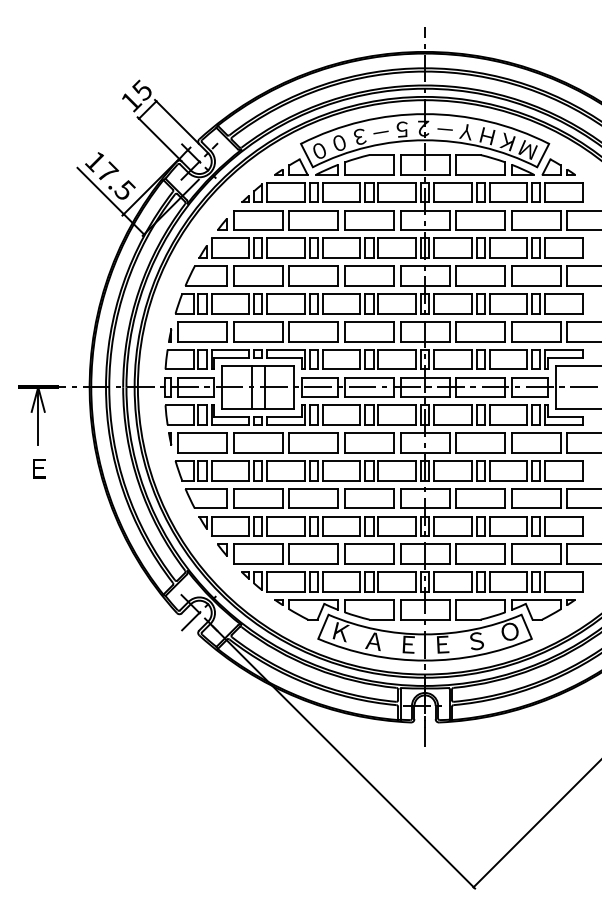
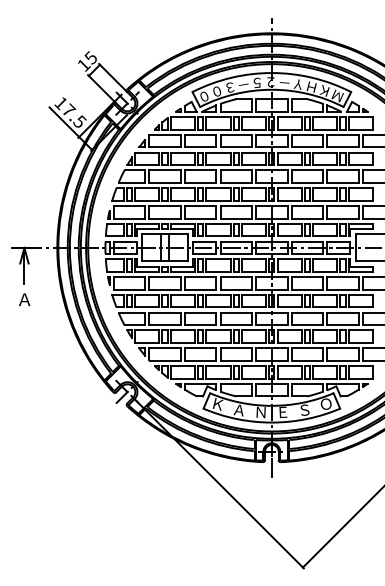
text: (38, 468) -> (24, 299), Ｅ -> Ａ
text: (407, 644) -> (260, 412), Ｅ -> Ｎ

